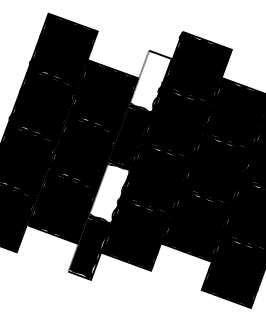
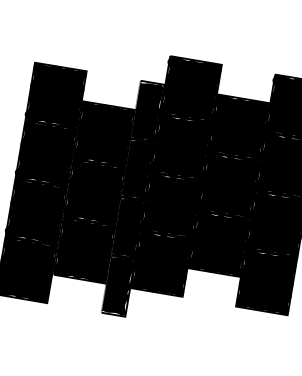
fill: (150, 82) -> (147, 111), added
fill: (109, 193) -> (127, 228), added

